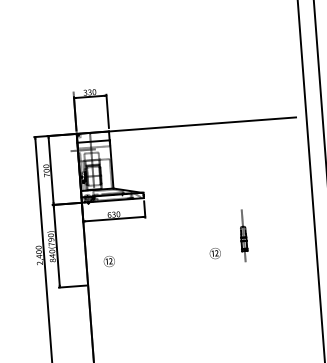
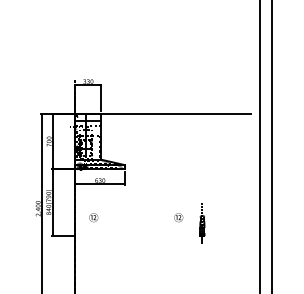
part: (243, 236) -> (202, 223), moved

